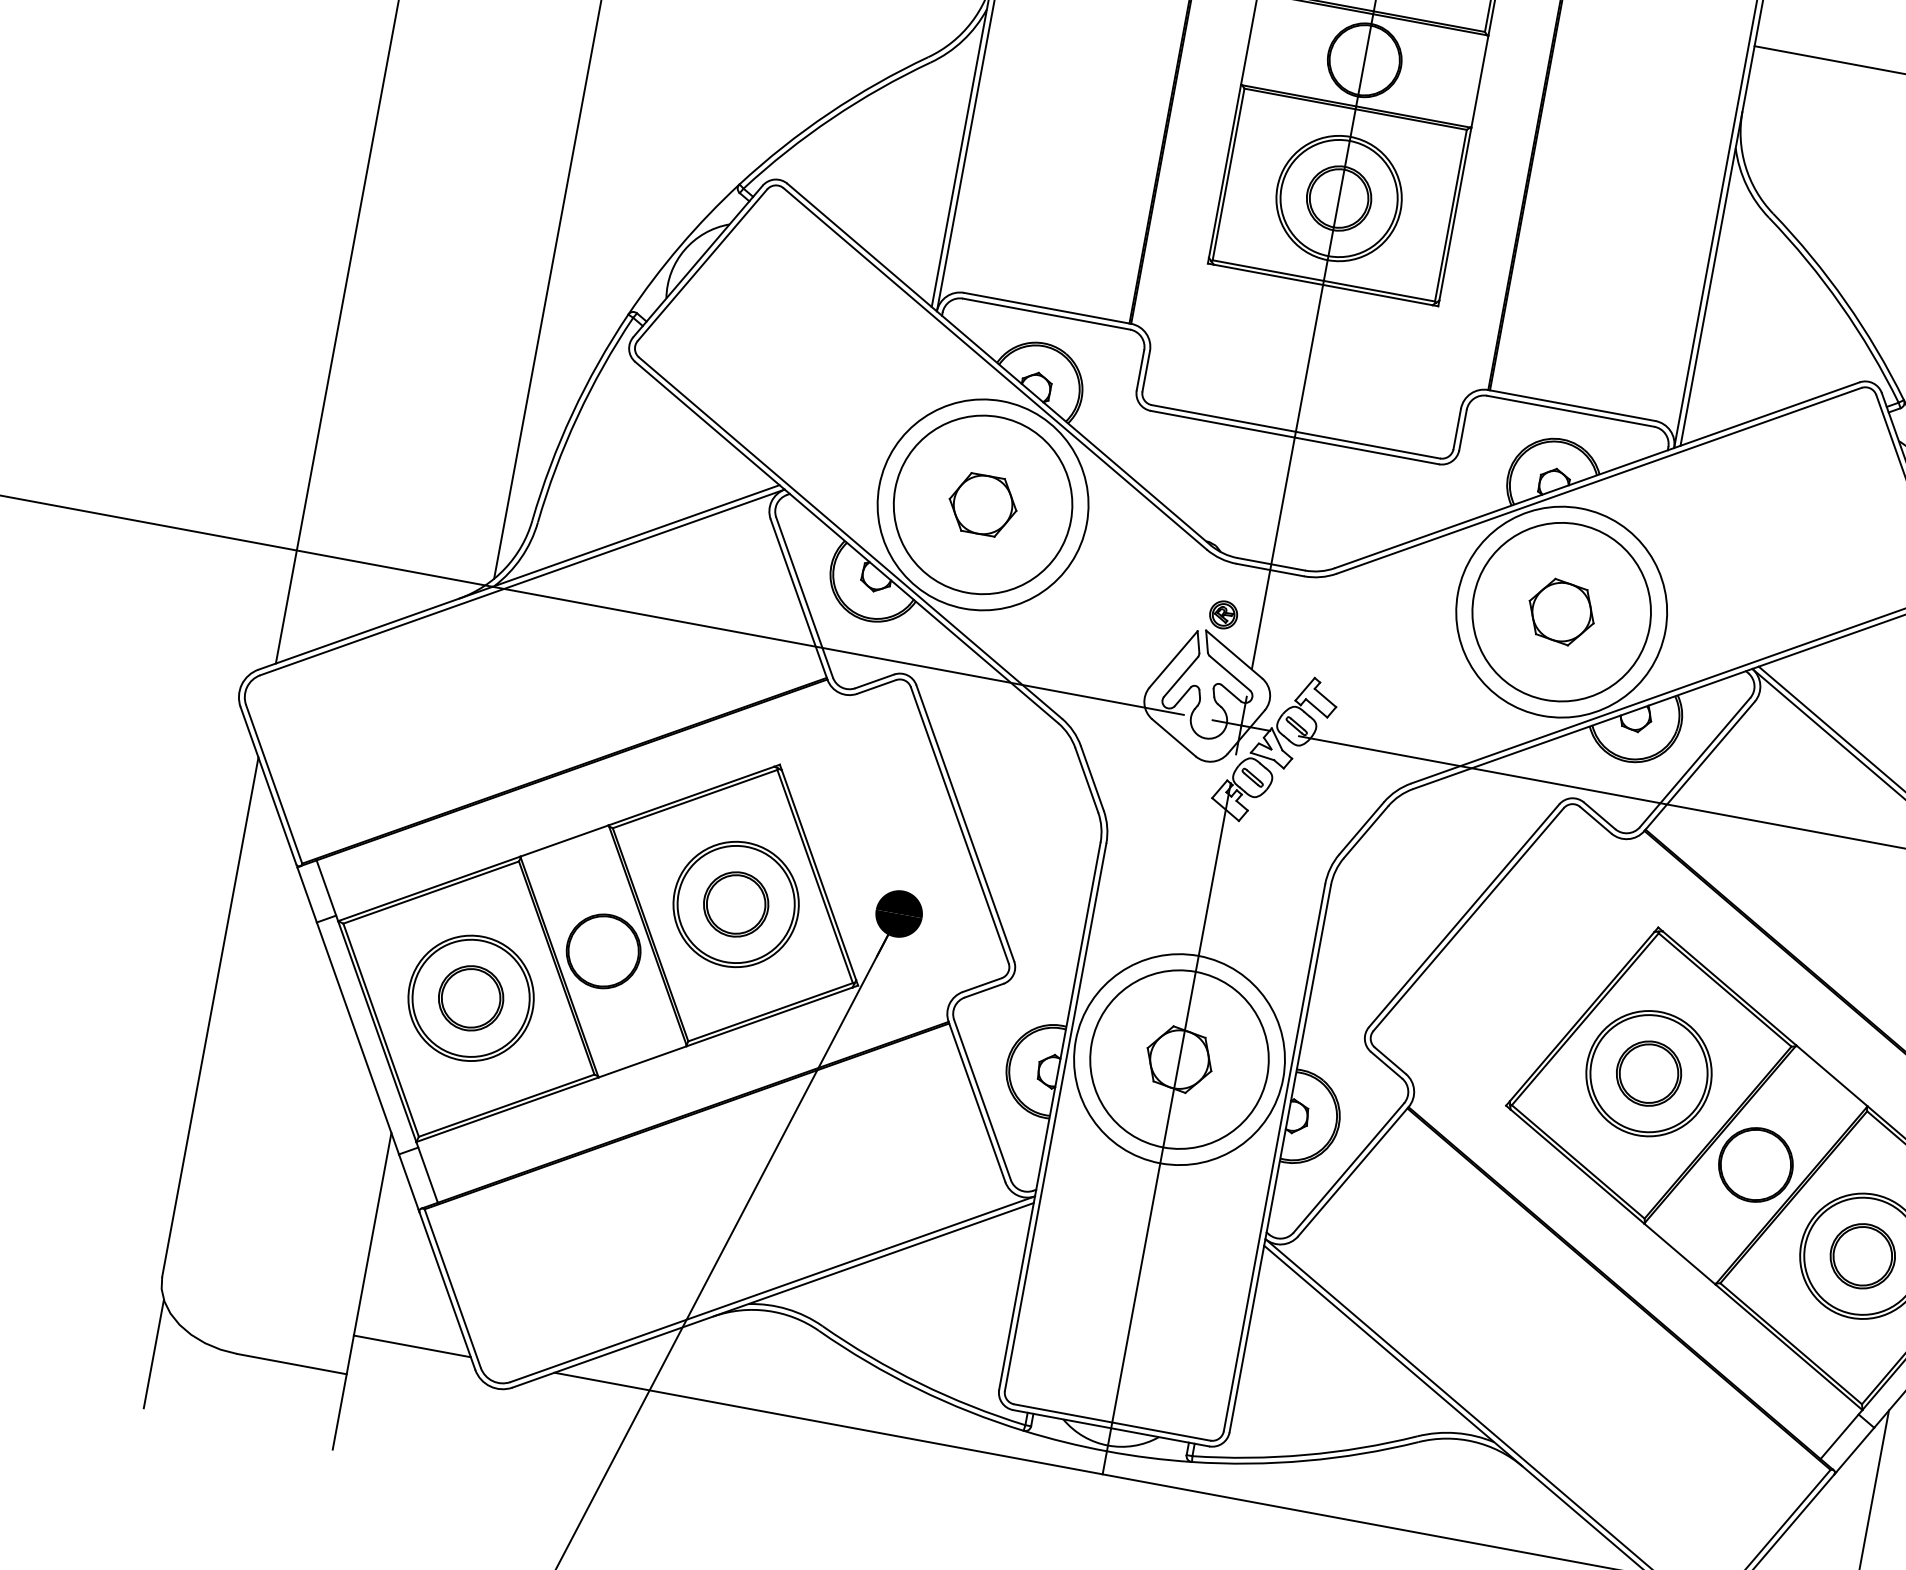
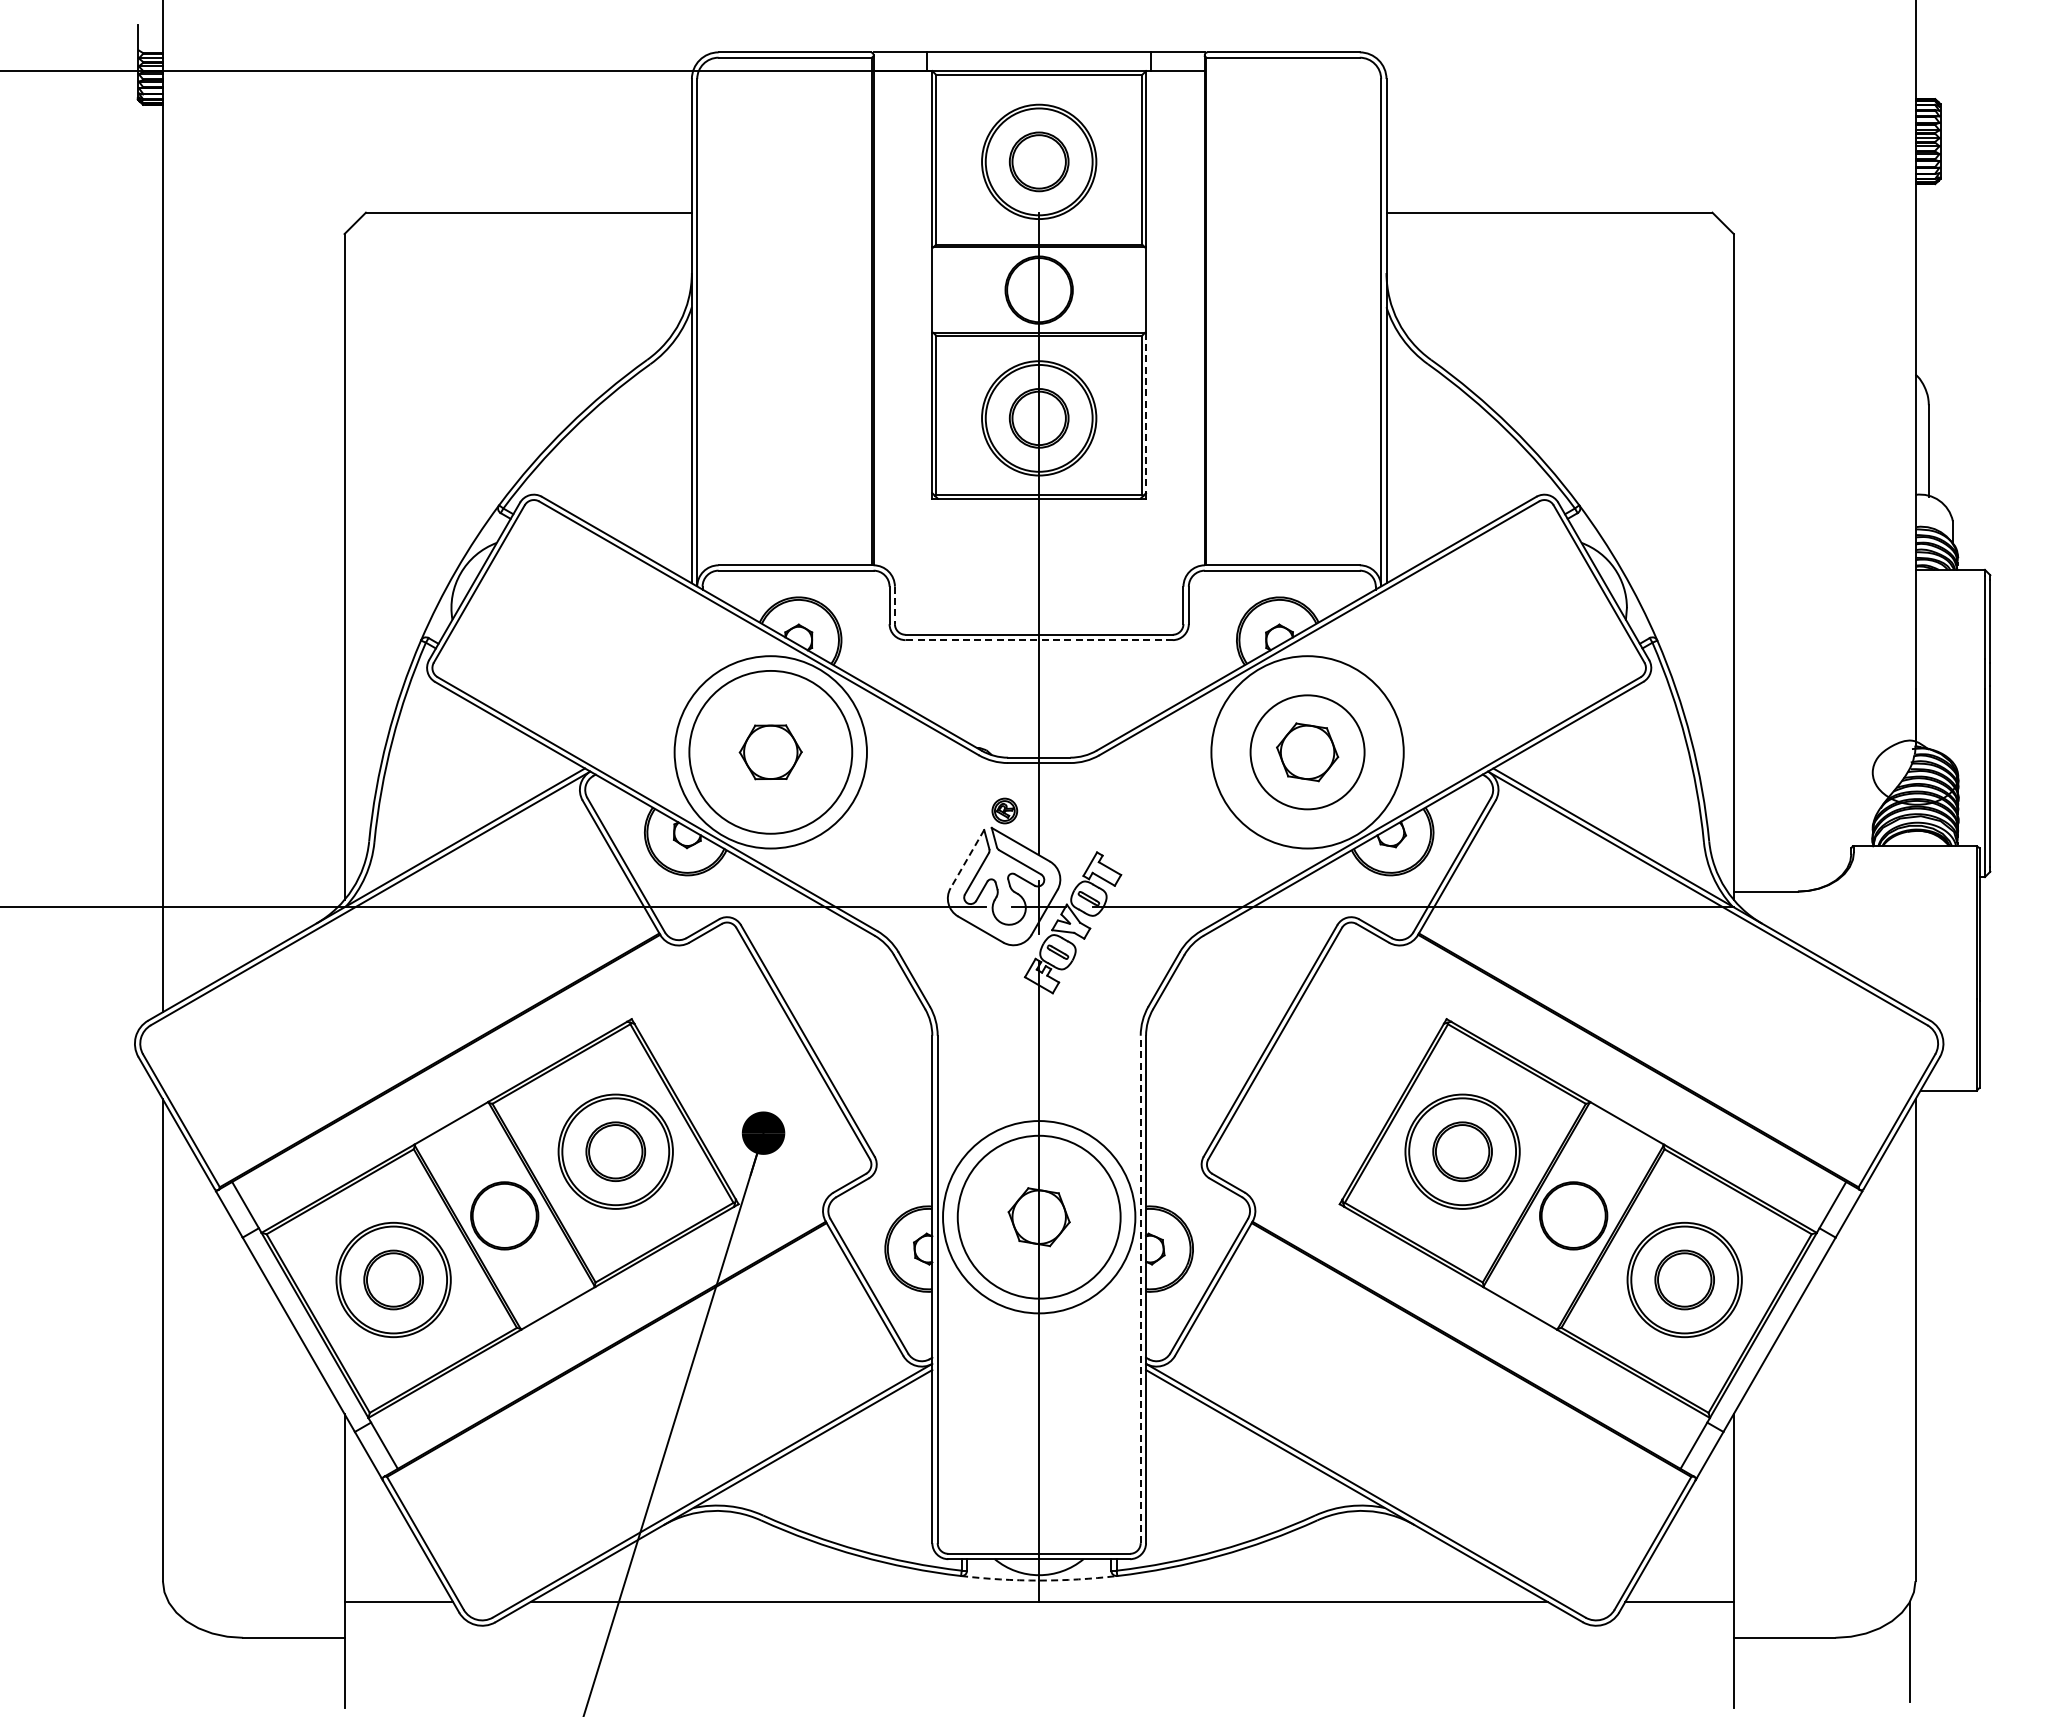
line: (1455, 214) -> (1146, 413), solid -> dashed
line: (1145, 371) -> (894, 605), solid -> dashed
line: (1295, 438) -> (1039, 640), solid -> dashed
circle: (1561, 611) -> (1307, 751), size x0.7
line: (1173, 659) -> (967, 859), solid -> dashed
line: (1274, 1157) -> (1140, 1289), solid -> dashed
line: (154, 1353) -> (168, 1651), removed
arc: (1107, 1451) -> (1039, 1580), solid -> dashed

